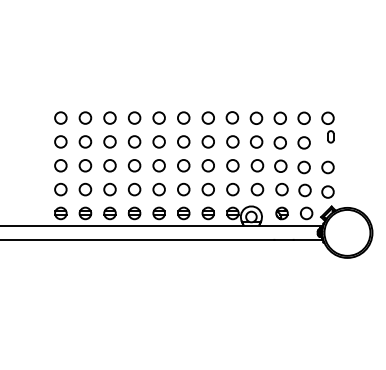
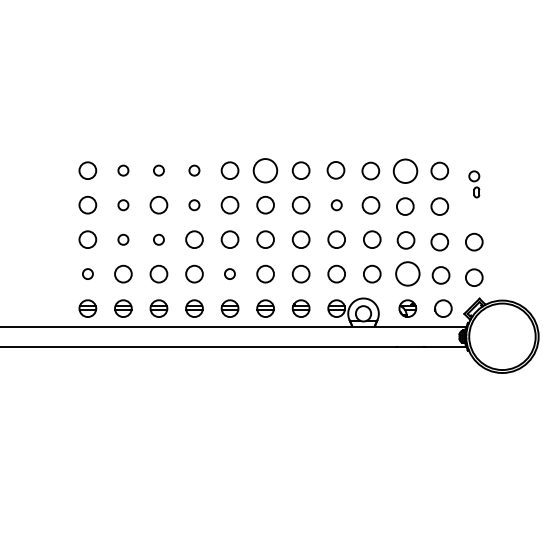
circle: (85, 117) -> (123, 169), size x0.6
circle: (109, 117) -> (158, 169), size x0.6
circle: (134, 117) -> (194, 169), size x0.6
circle: (183, 117) -> (265, 169), size x1.4
circle: (279, 117) -> (404, 169), size x1.4
part: (327, 127) -> (473, 184), size x0.6
circle: (85, 141) -> (123, 204), size x0.6
circle: (134, 141) -> (194, 204), size x0.6
circle: (232, 141) -> (336, 204), size x0.6
circle: (85, 165) -> (123, 239), size x0.6
circle: (109, 165) -> (158, 239), size x0.6
circle: (60, 189) -> (87, 274), size x0.6
circle: (158, 189) -> (229, 274), size x0.6
circle: (281, 189) -> (407, 274), size x1.4

